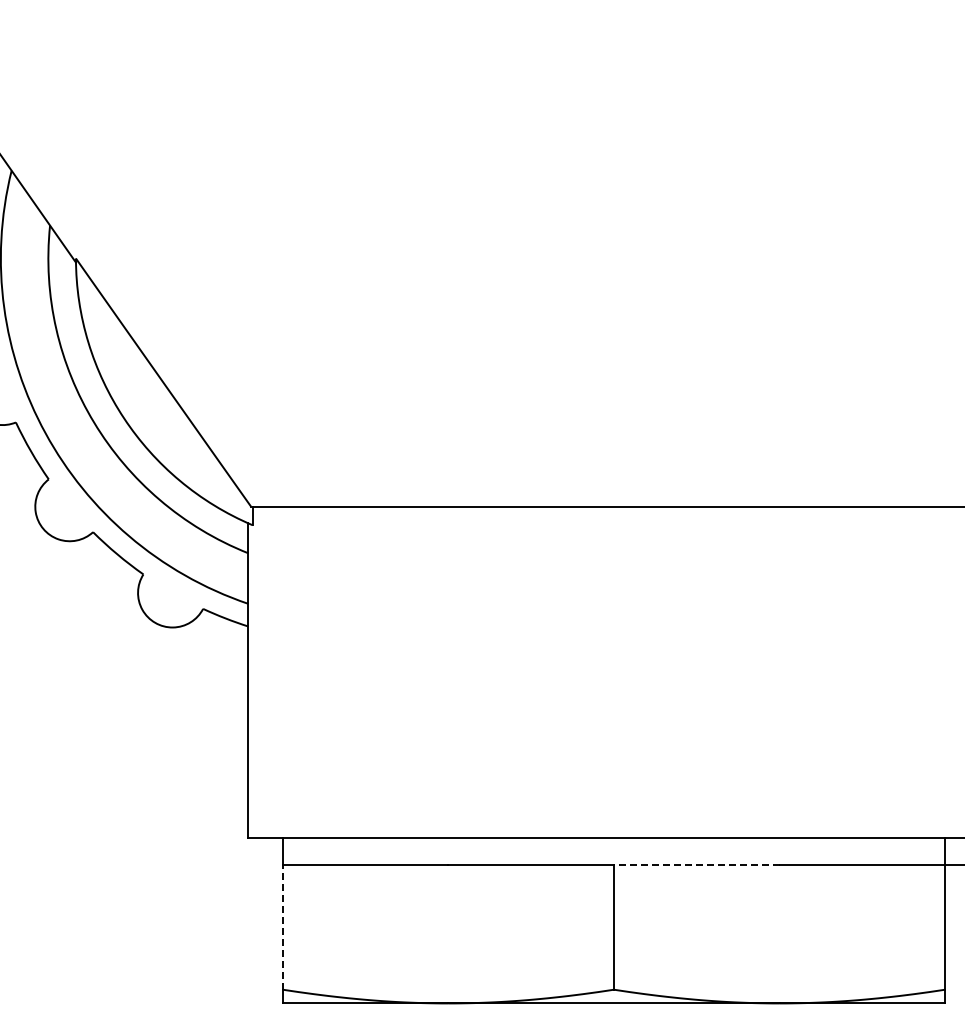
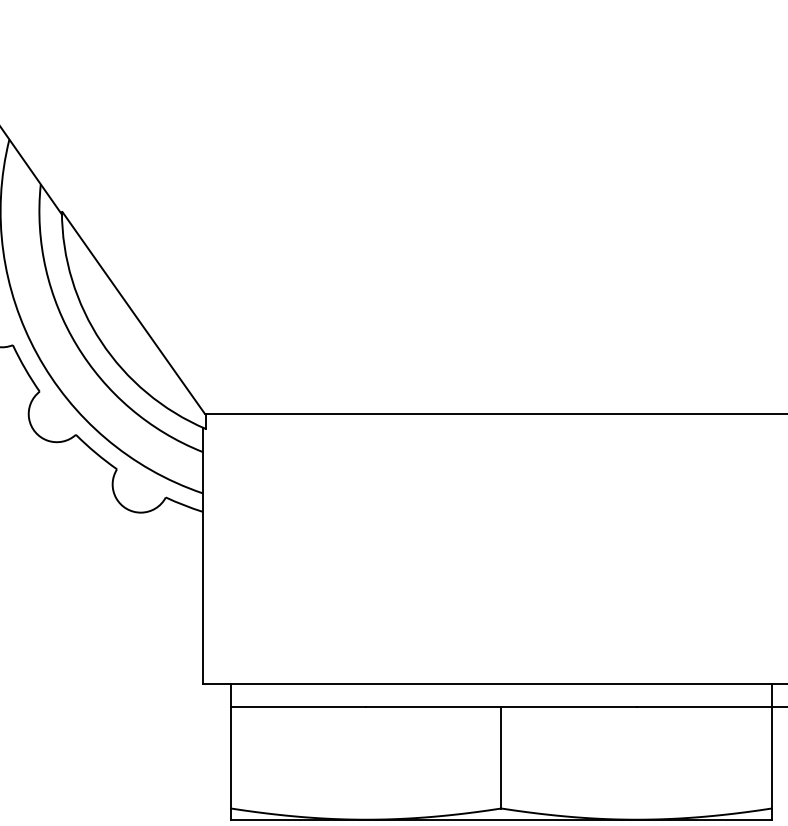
line: (696, 865) -> (568, 707), dashed -> solid
line: (282, 927) -> (230, 757), dashed -> solid

